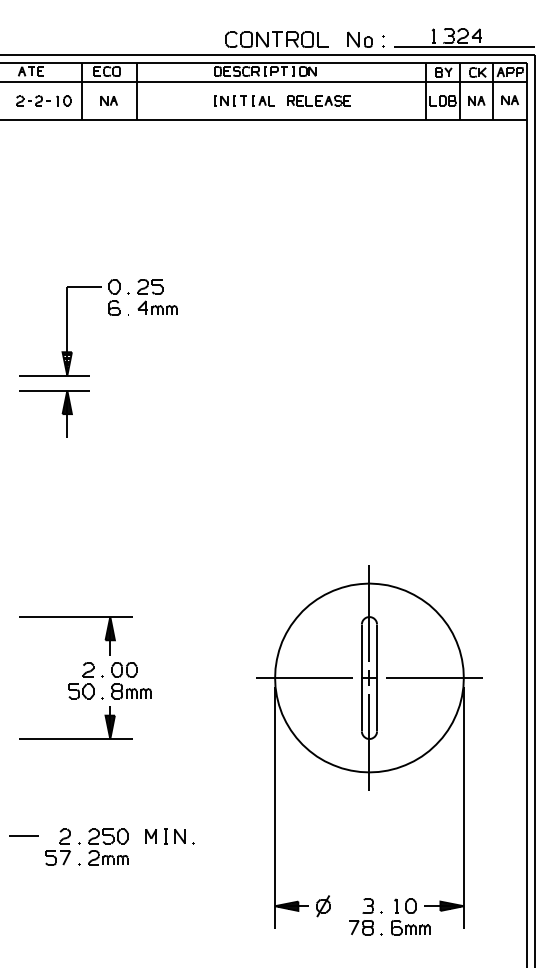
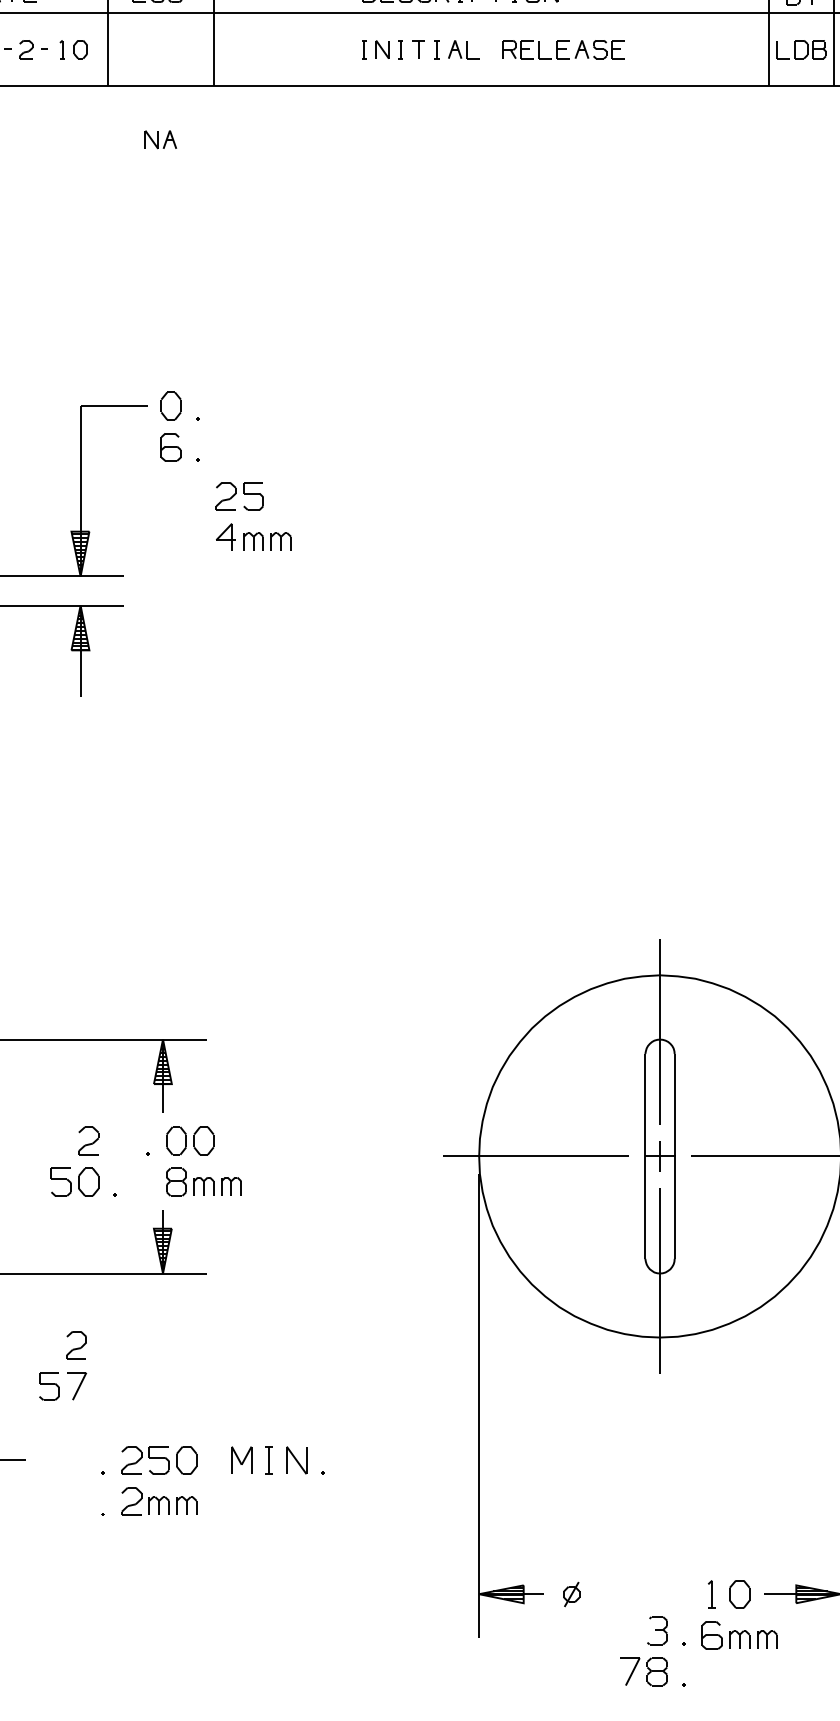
part: (108, 100) -> (159, 138), moved
part: (157, 296) -> (253, 514), moved
part: (85, 680) -> (82, 1161), moved
part: (57, 846) -> (61, 1364), moved
part: (323, 906) -> (571, 1594), size x0.6
part: (365, 916) -> (652, 1650), moved

